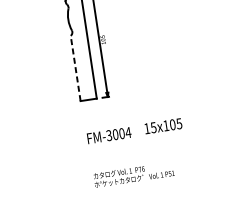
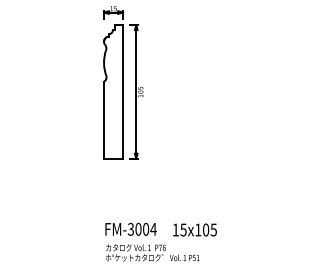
line: (76, 67) -> (104, 119), dashed -> solid
text: (162, 125) -> (194, 229), moved
text: (108, 134) -> (130, 228), moved

